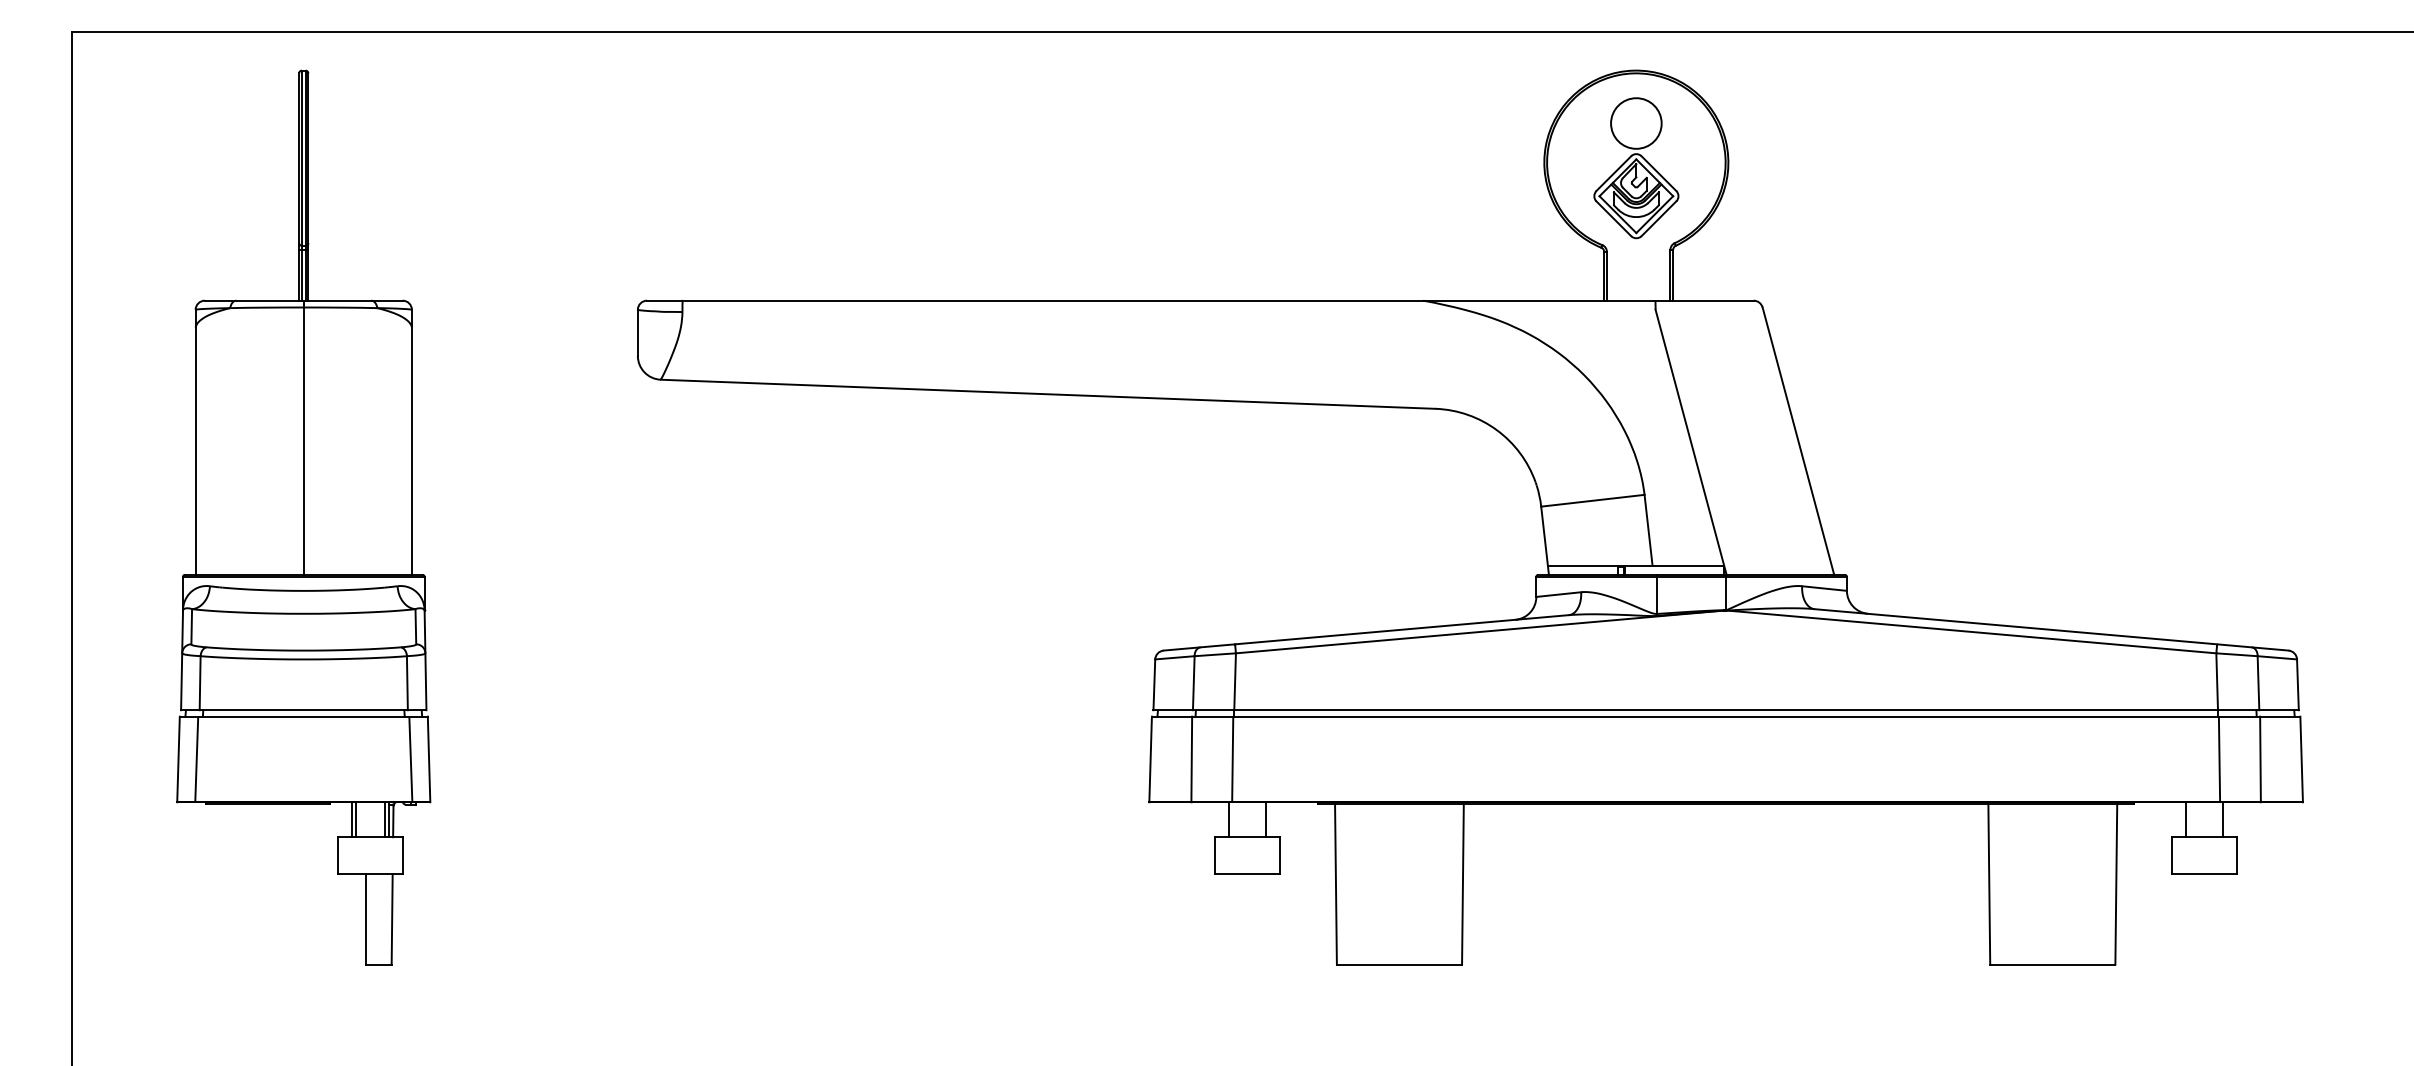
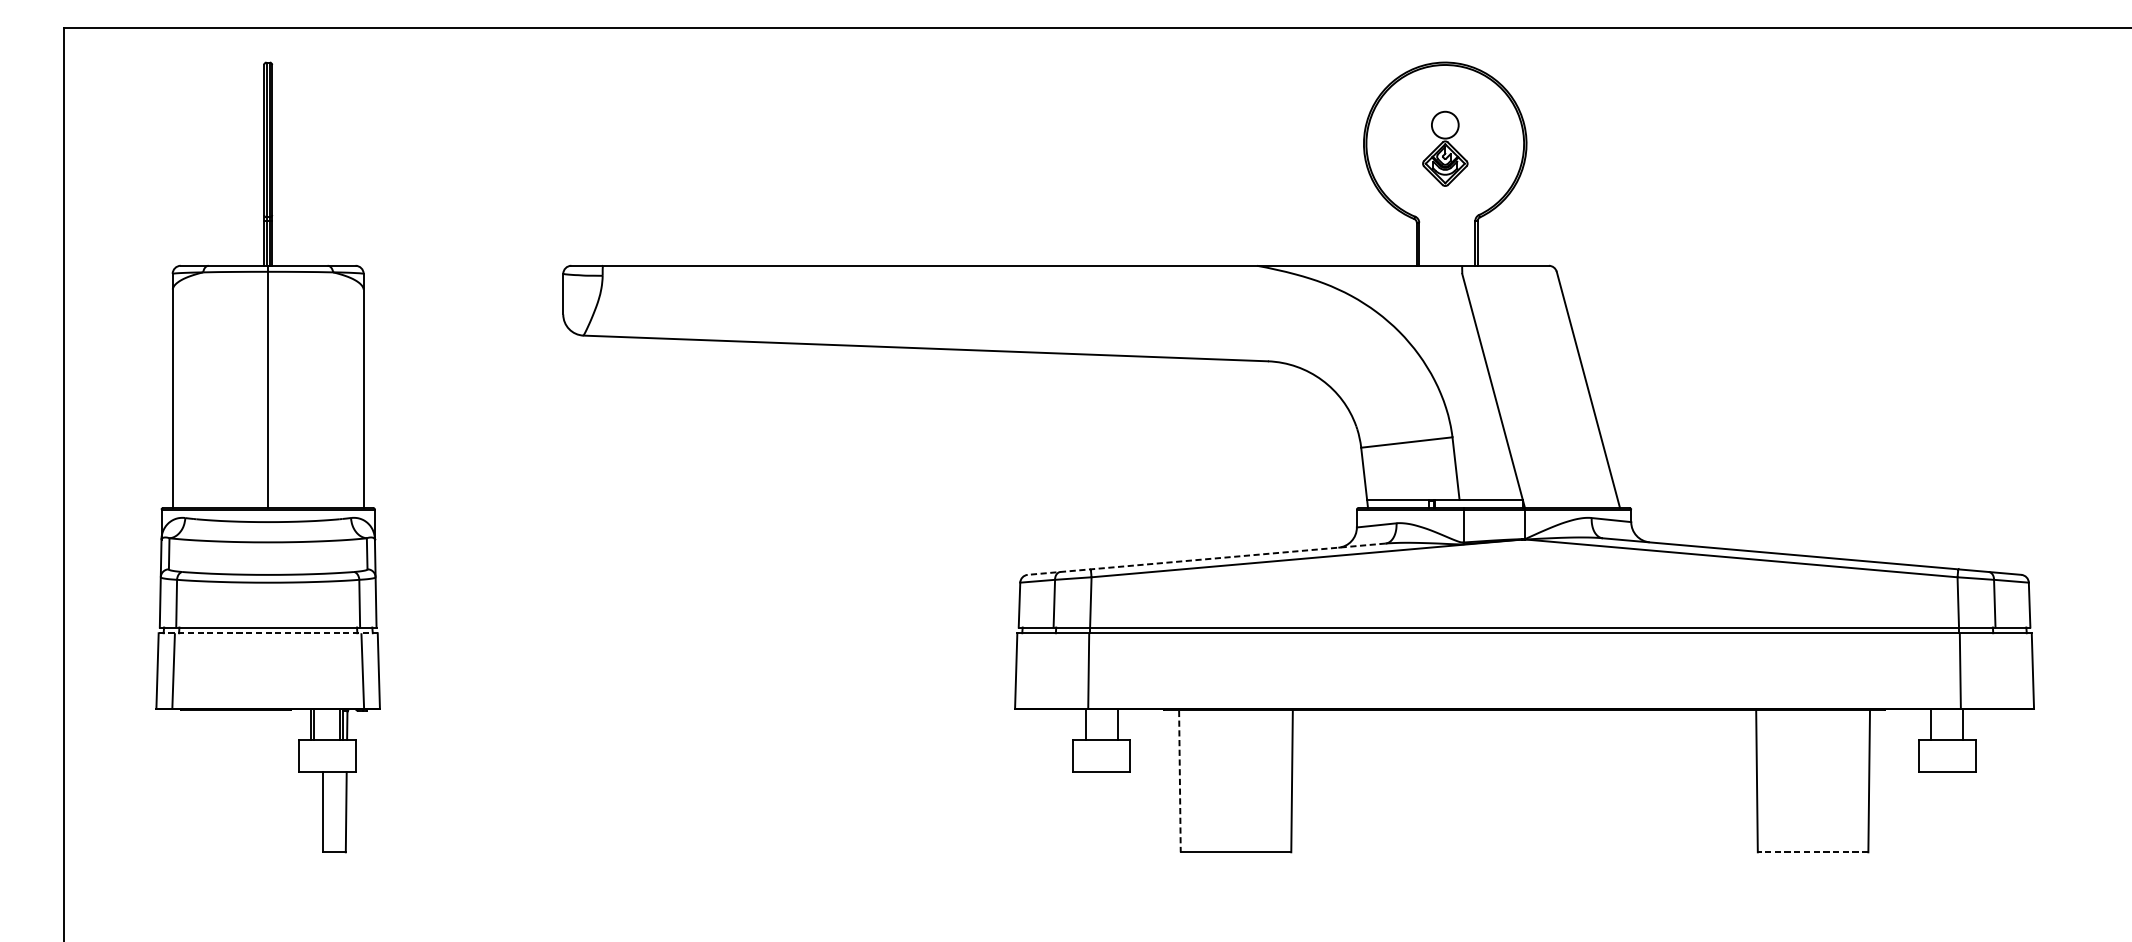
part: (1636, 168) -> (1445, 149), size x0.6
line: (1365, 632) -> (1206, 558), solid -> dashed
line: (304, 716) -> (268, 633), solid -> dashed
line: (1191, 759) -> (1052, 671), removed
line: (2260, 759) -> (1996, 671), removed
line: (1335, 885) -> (1179, 782), solid -> dashed
line: (2052, 964) -> (1812, 852), solid -> dashed

